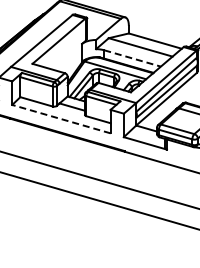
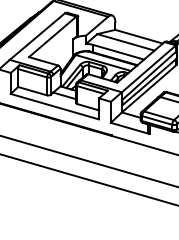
line: (133, 58) -> (119, 52), dashed -> solid
line: (60, 119) -> (54, 107), dashed -> solid

